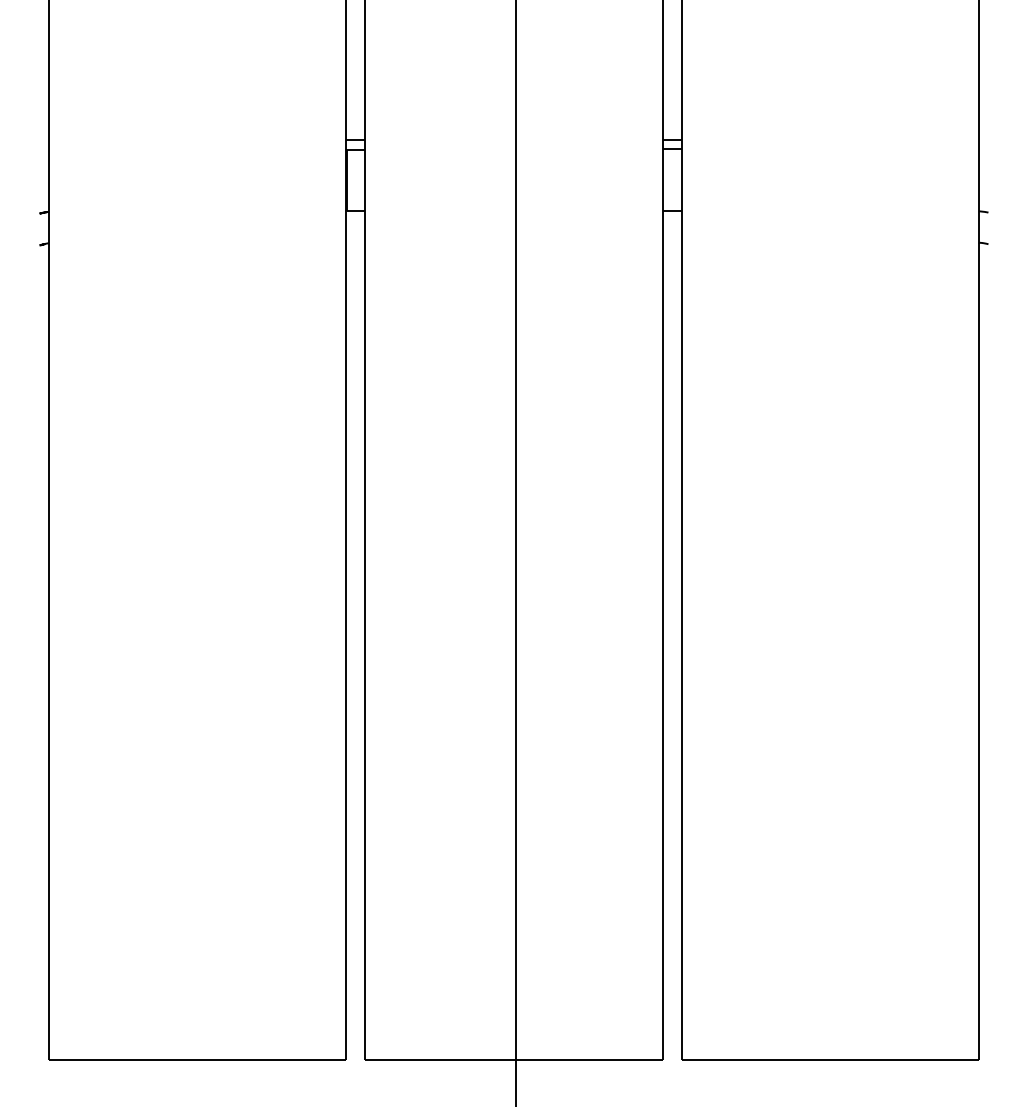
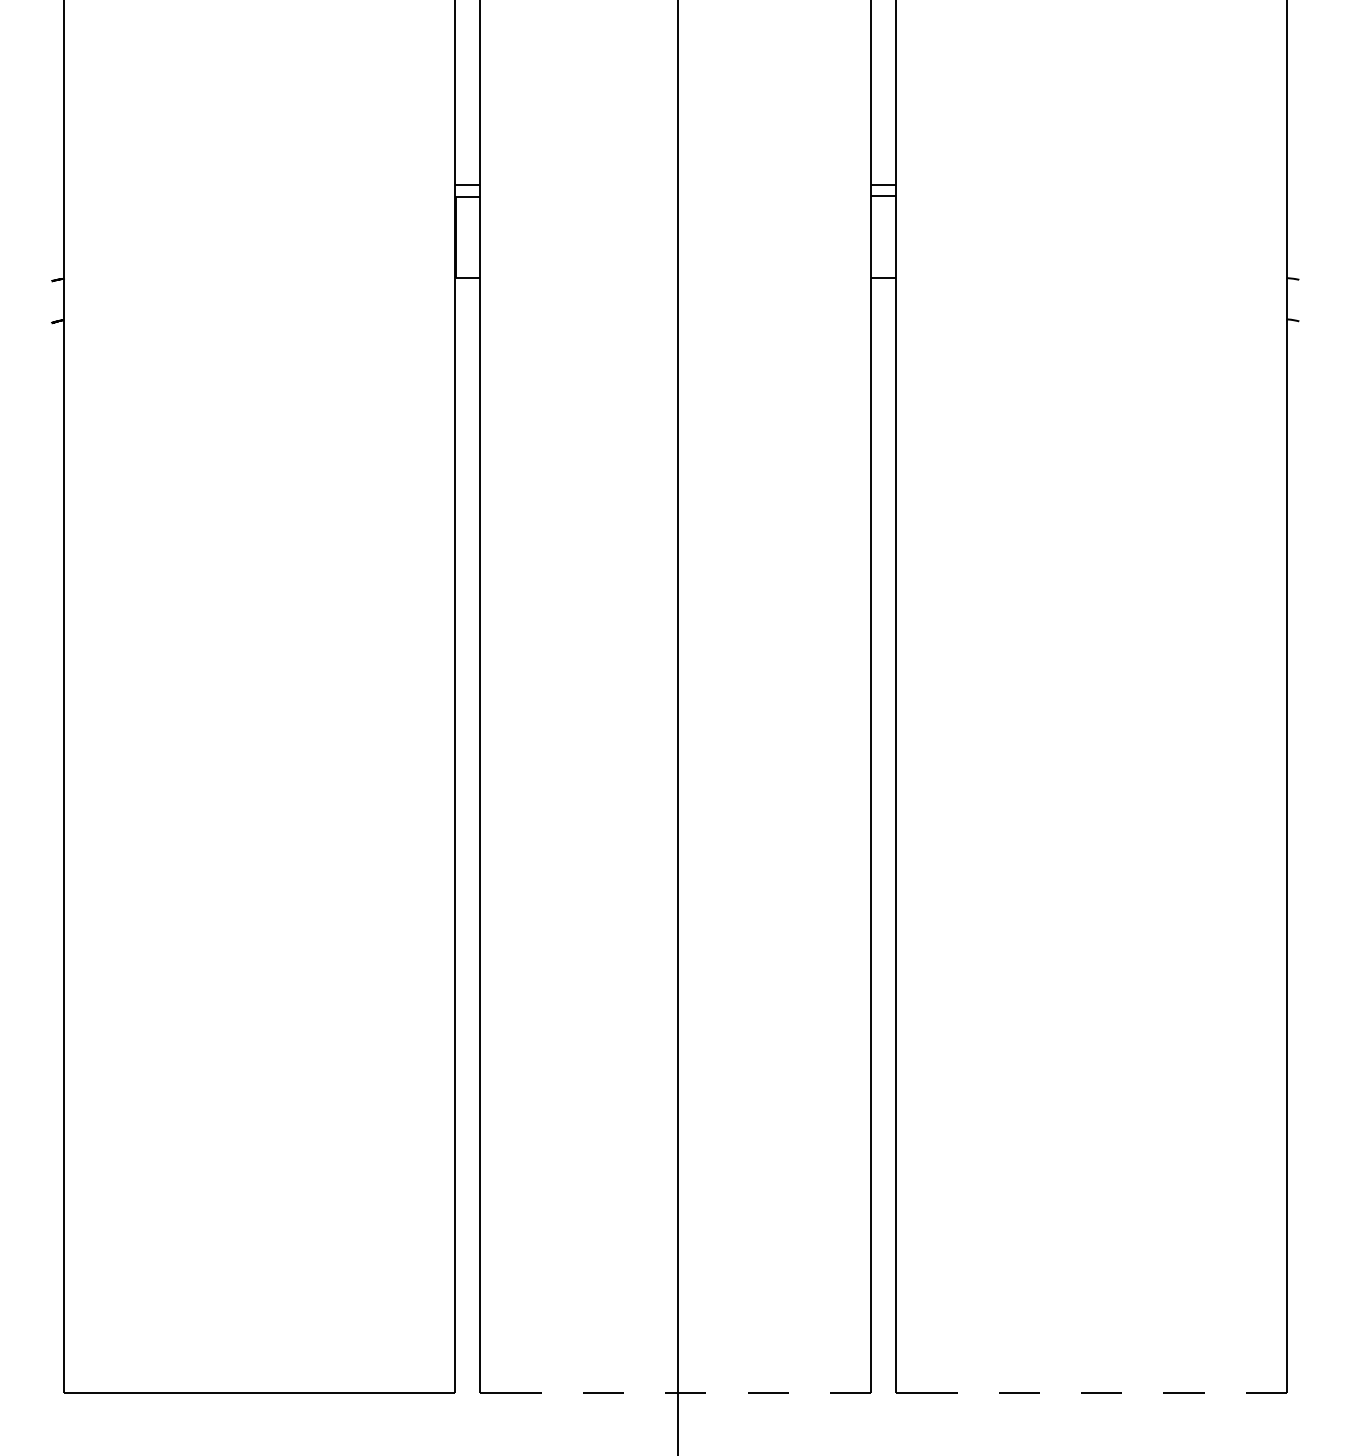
line: (514, 1059) -> (675, 1393), solid -> dashed
line: (830, 1059) -> (1091, 1393), solid -> dashed

